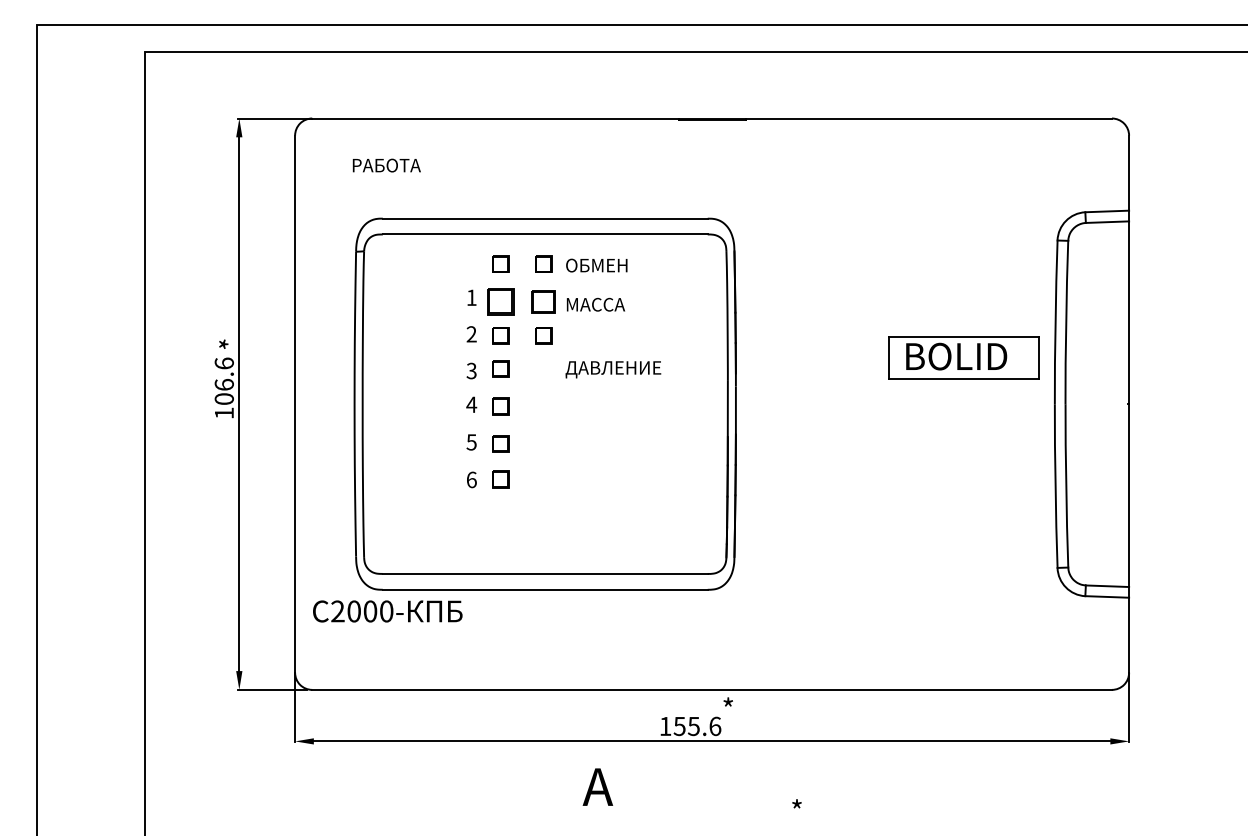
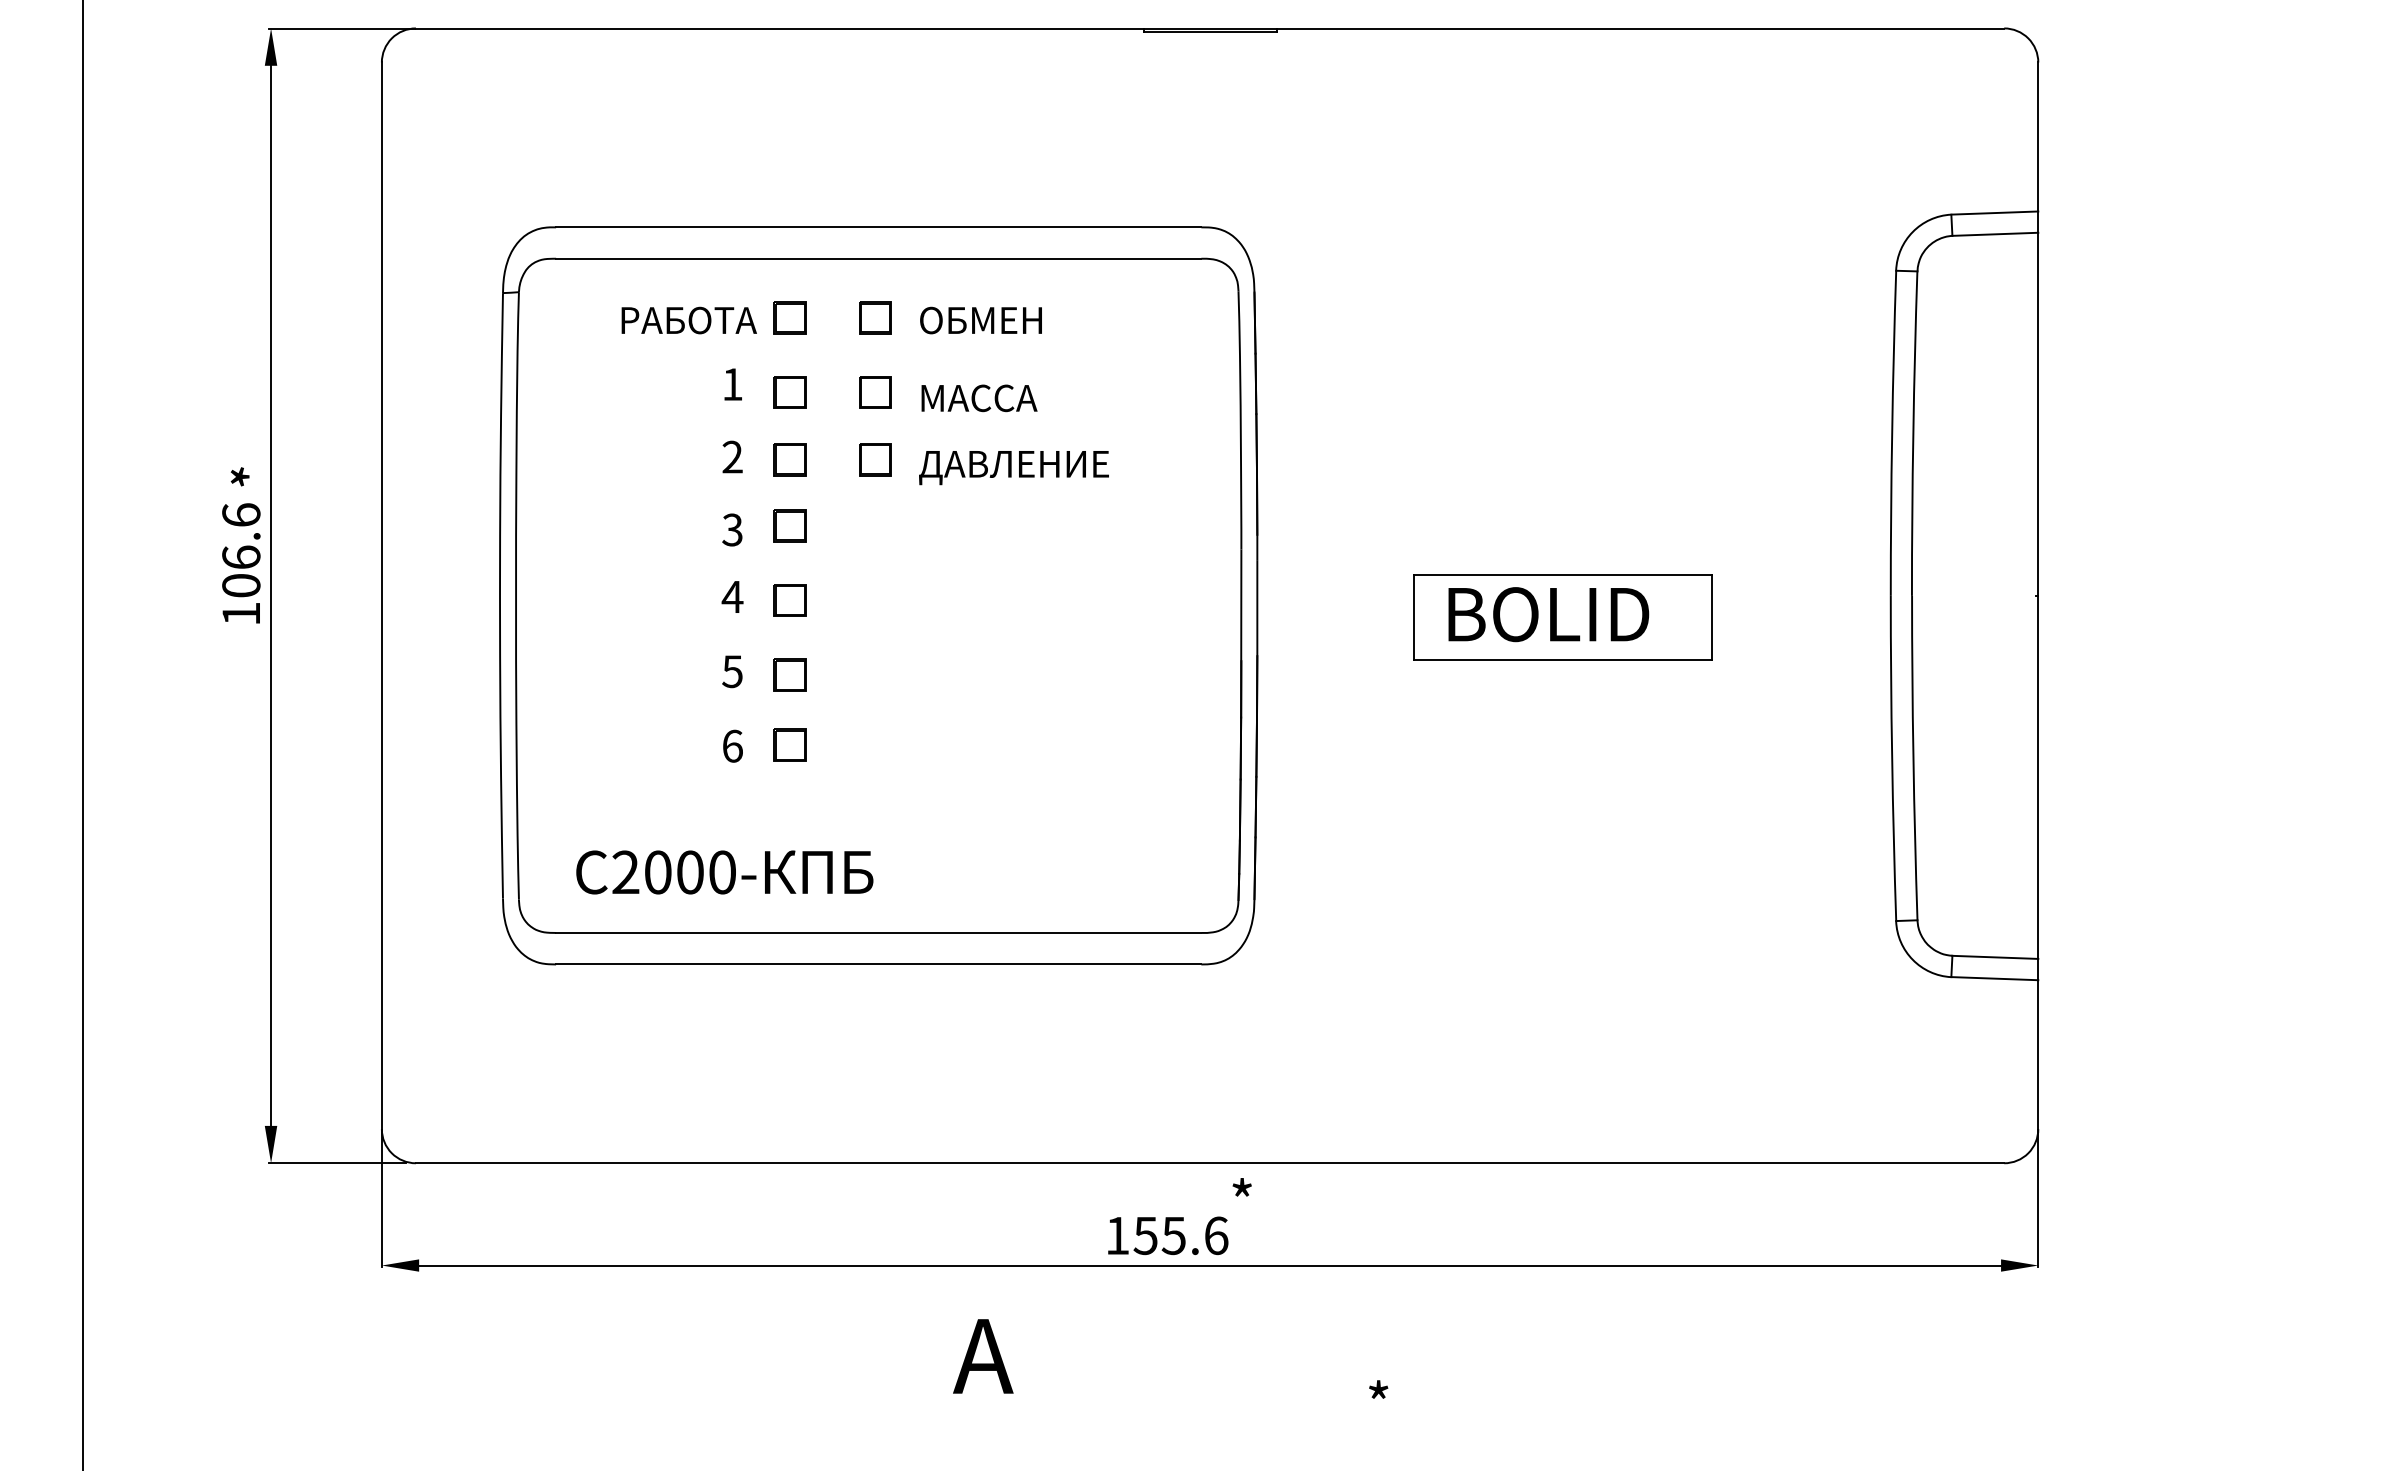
text: (386, 165) -> (688, 320), moved
part: (500, 301) -> (789, 391), size x0.62
part: (543, 301) -> (875, 391), size x0.71
part: (963, 357) -> (1562, 616), moved
text: (613, 369) -> (1014, 467), moved
text: (387, 611) -> (724, 872), moved

